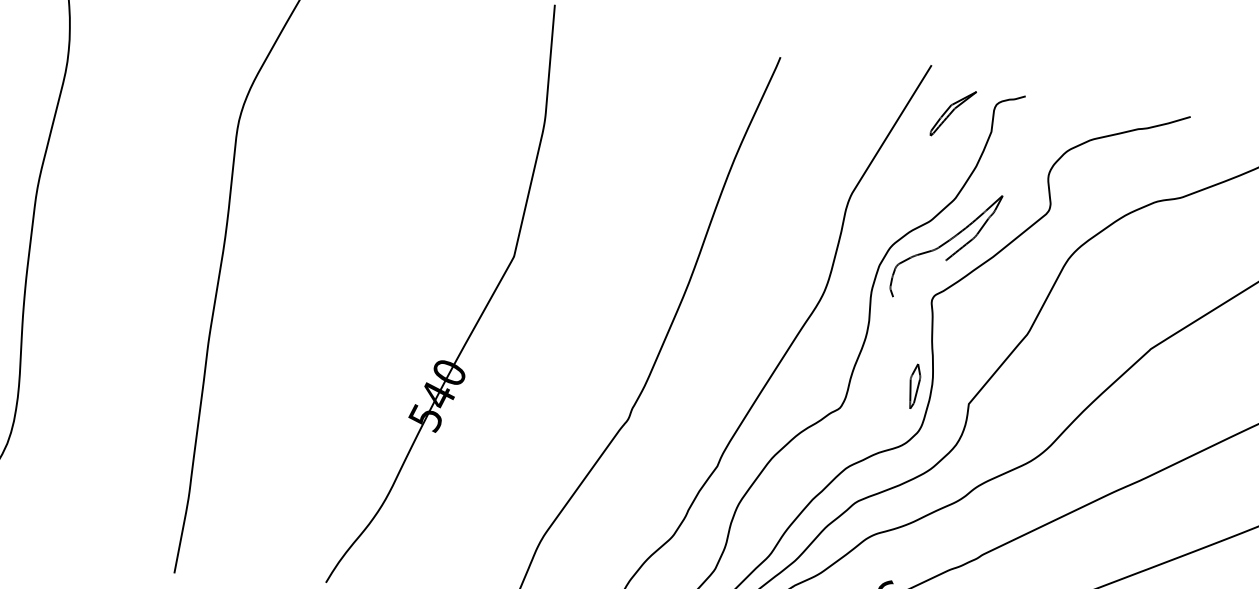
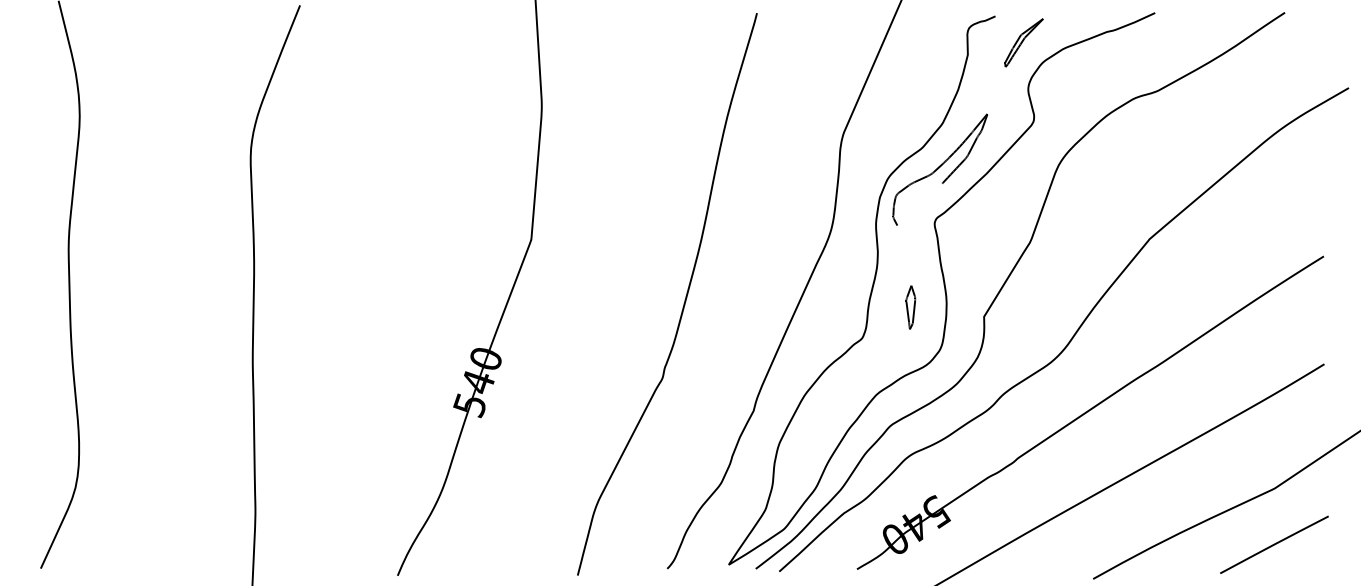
part: (952, 113) -> (1023, 42), moved
part: (913, 386) -> (910, 307), moved

